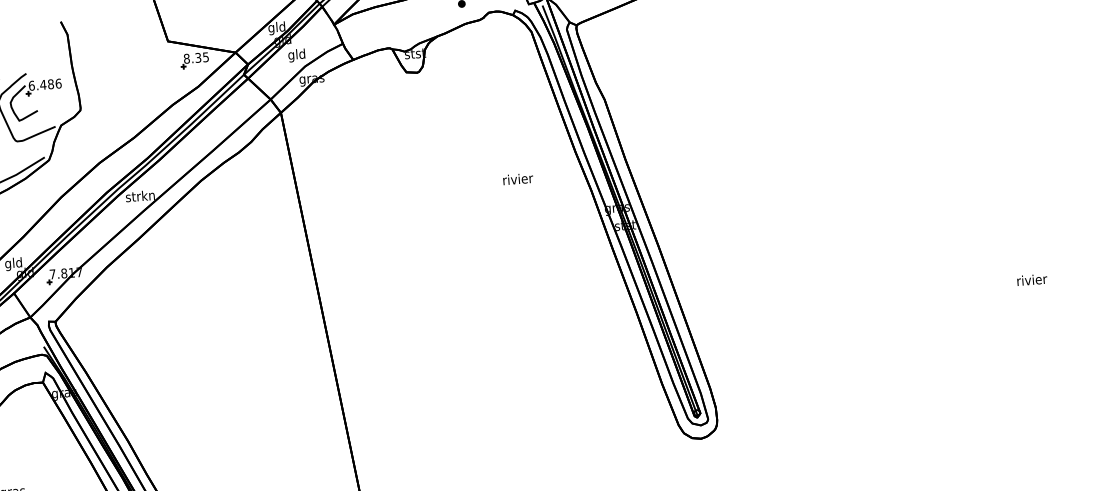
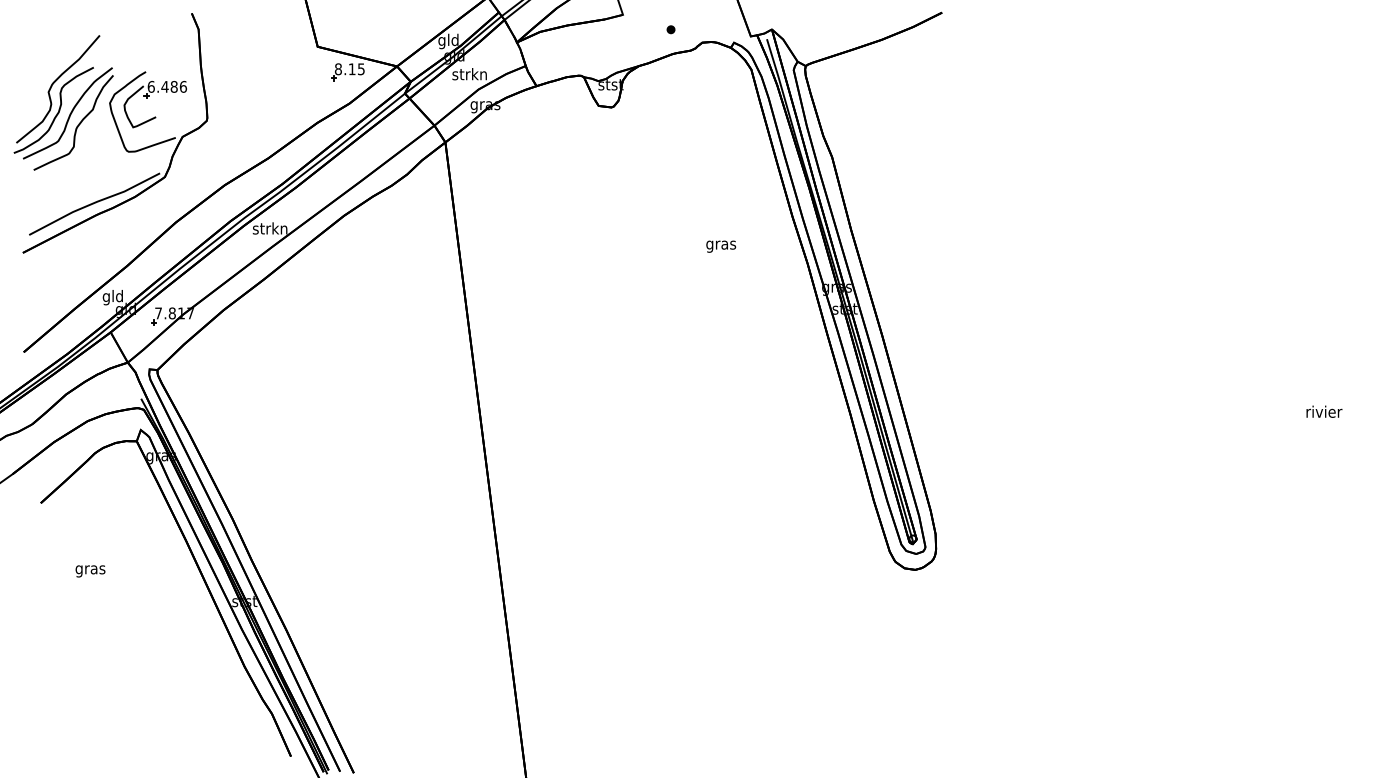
text: (296, 55) -> (469, 75), gld -> strkn
text: (197, 58) -> (351, 69), 8.35 -> 8.15
text: (518, 179) -> (721, 244), rivier -> gras

